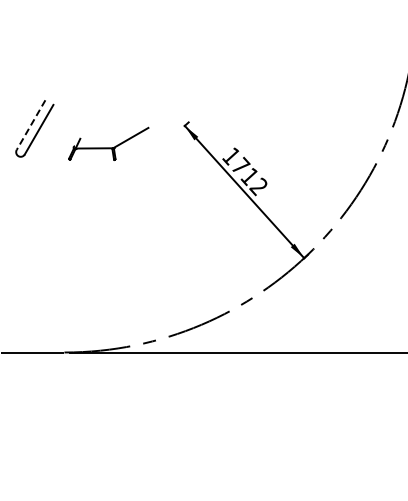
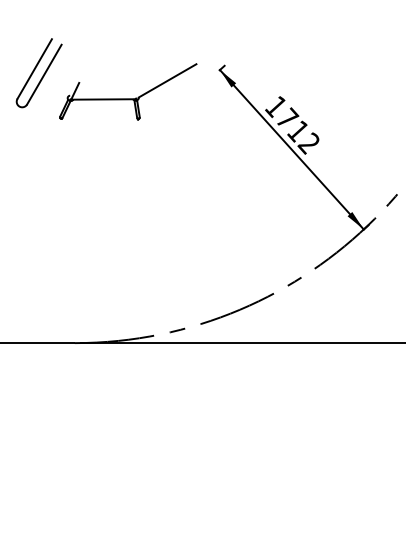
line: (31, 125) -> (35, 69), dashed -> solid
part: (108, 143) -> (127, 91), size x1.43

